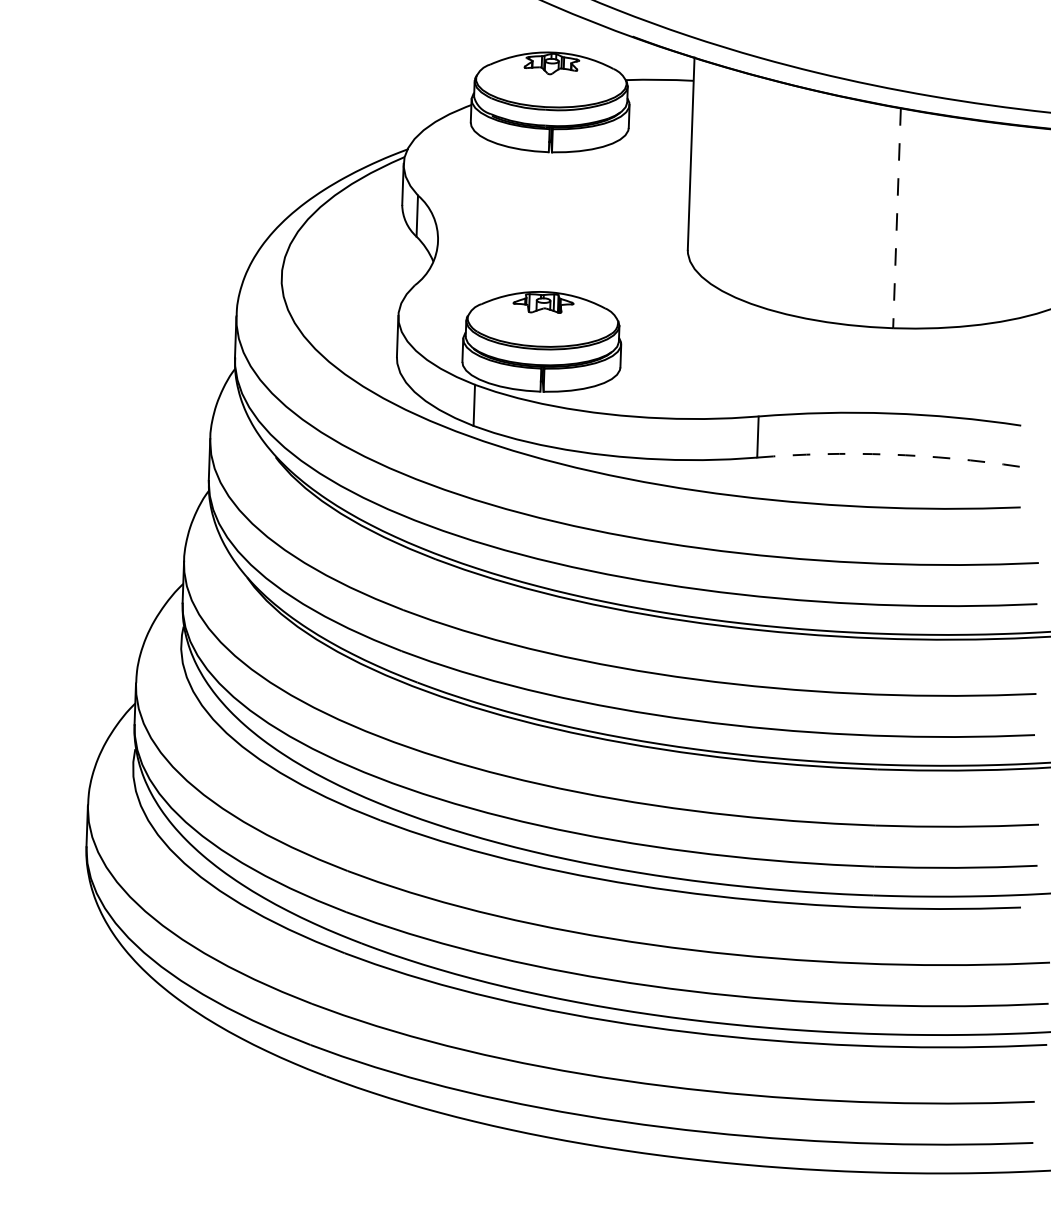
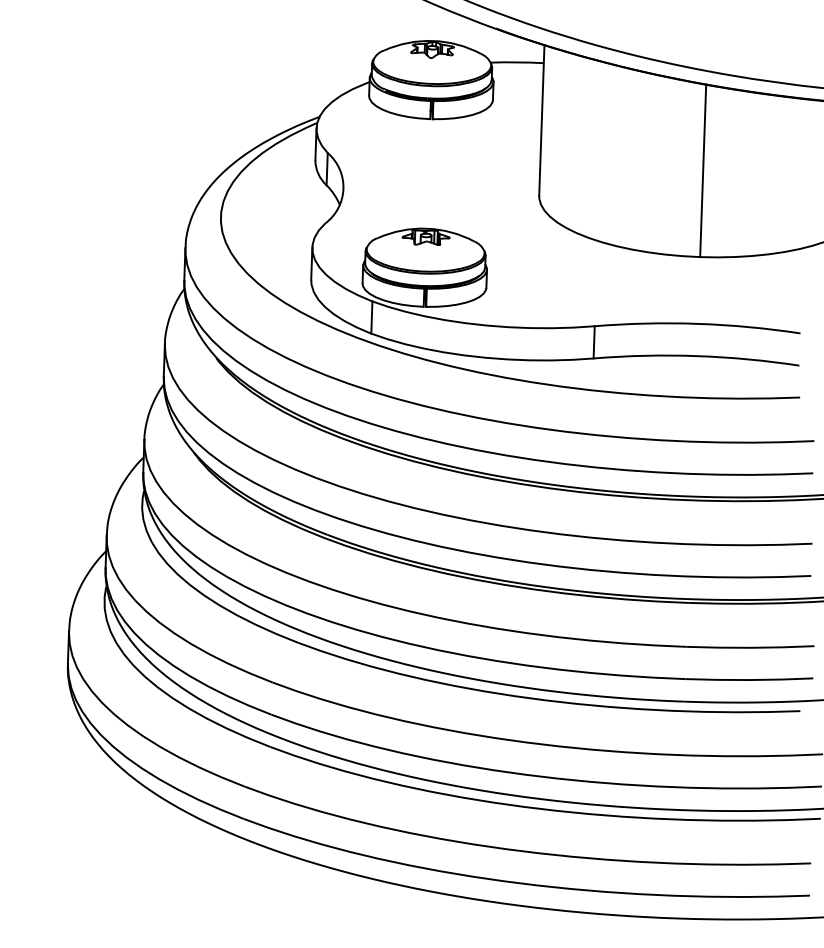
line: (897, 219) -> (703, 171), dashed -> solid
arc: (888, 455) -> (696, 356), dashed -> solid

